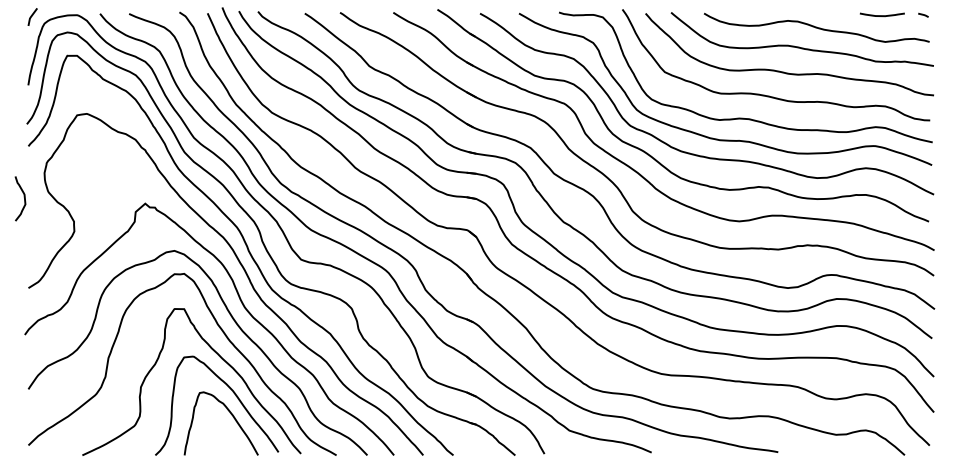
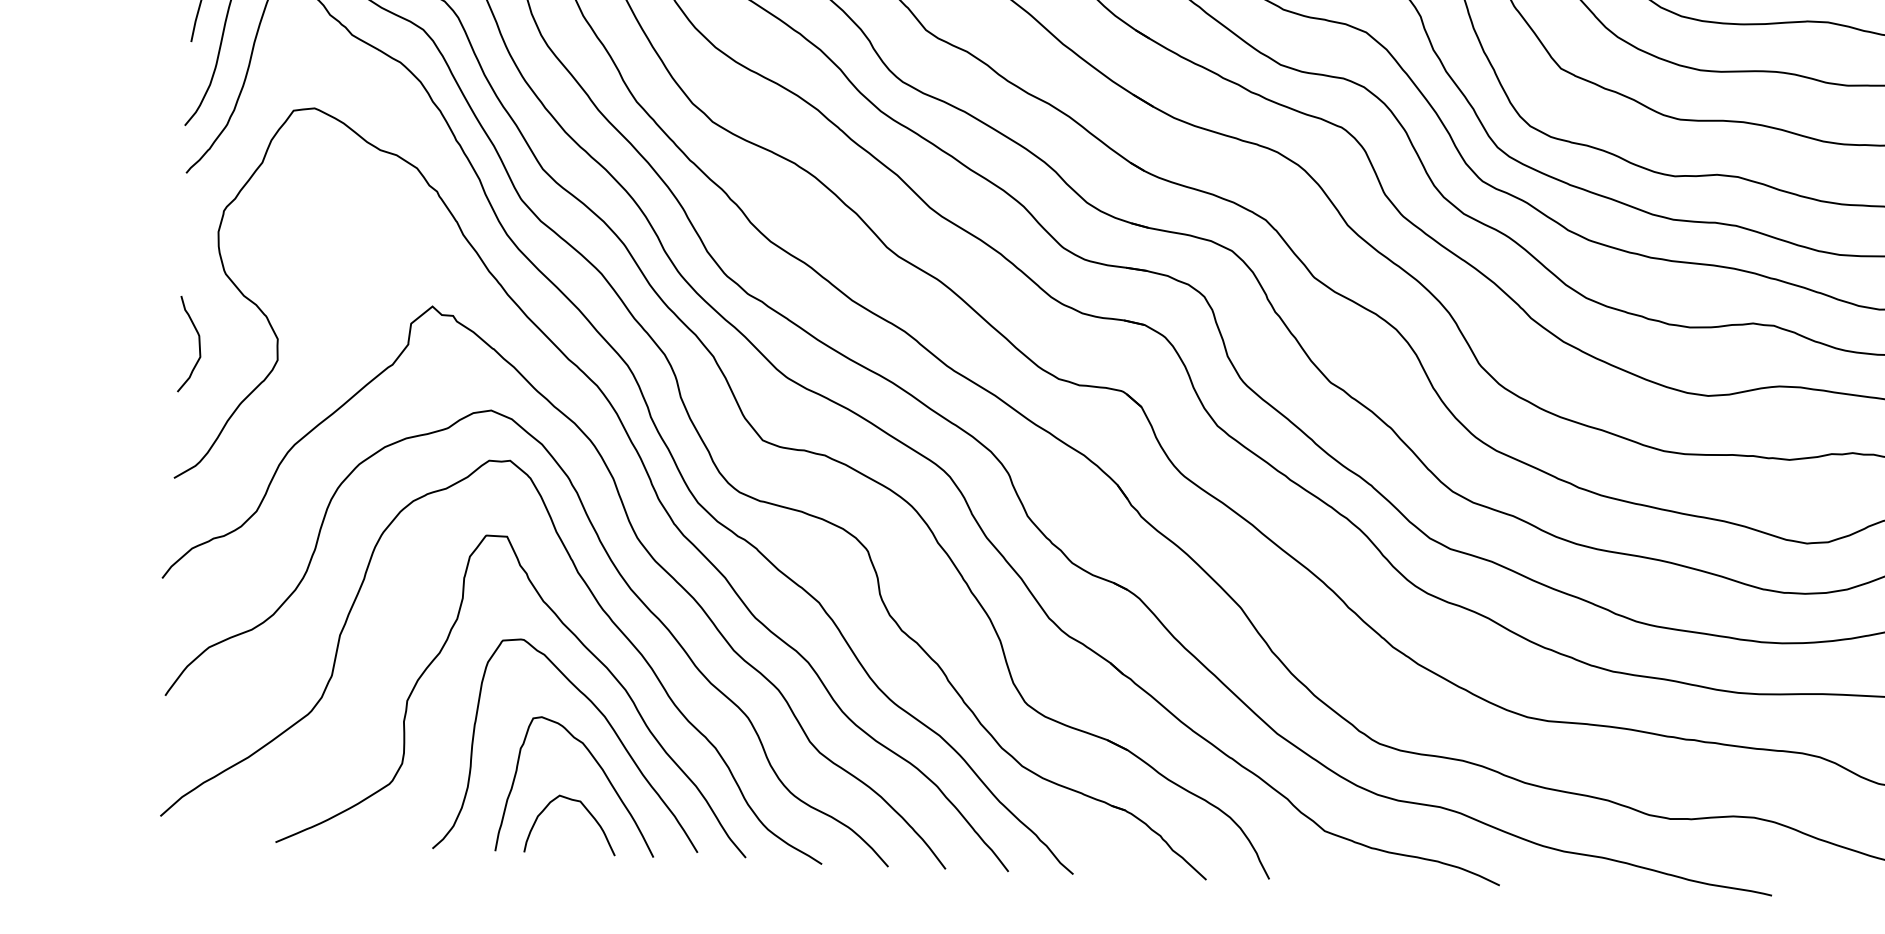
curve: (23, 197) -> (196, 341), moved
curve: (225, 434) -> (585, 809), added

